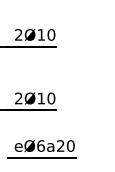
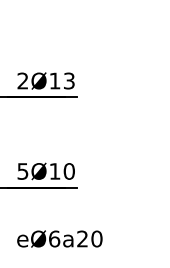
text: (50, 34) -> (68, 80), 2Ø10 -> 2Ø13
text: (18, 98) -> (22, 171), 2Ø10 -> 5Ø10
line: (41, 157) -> (55, 255), removed

